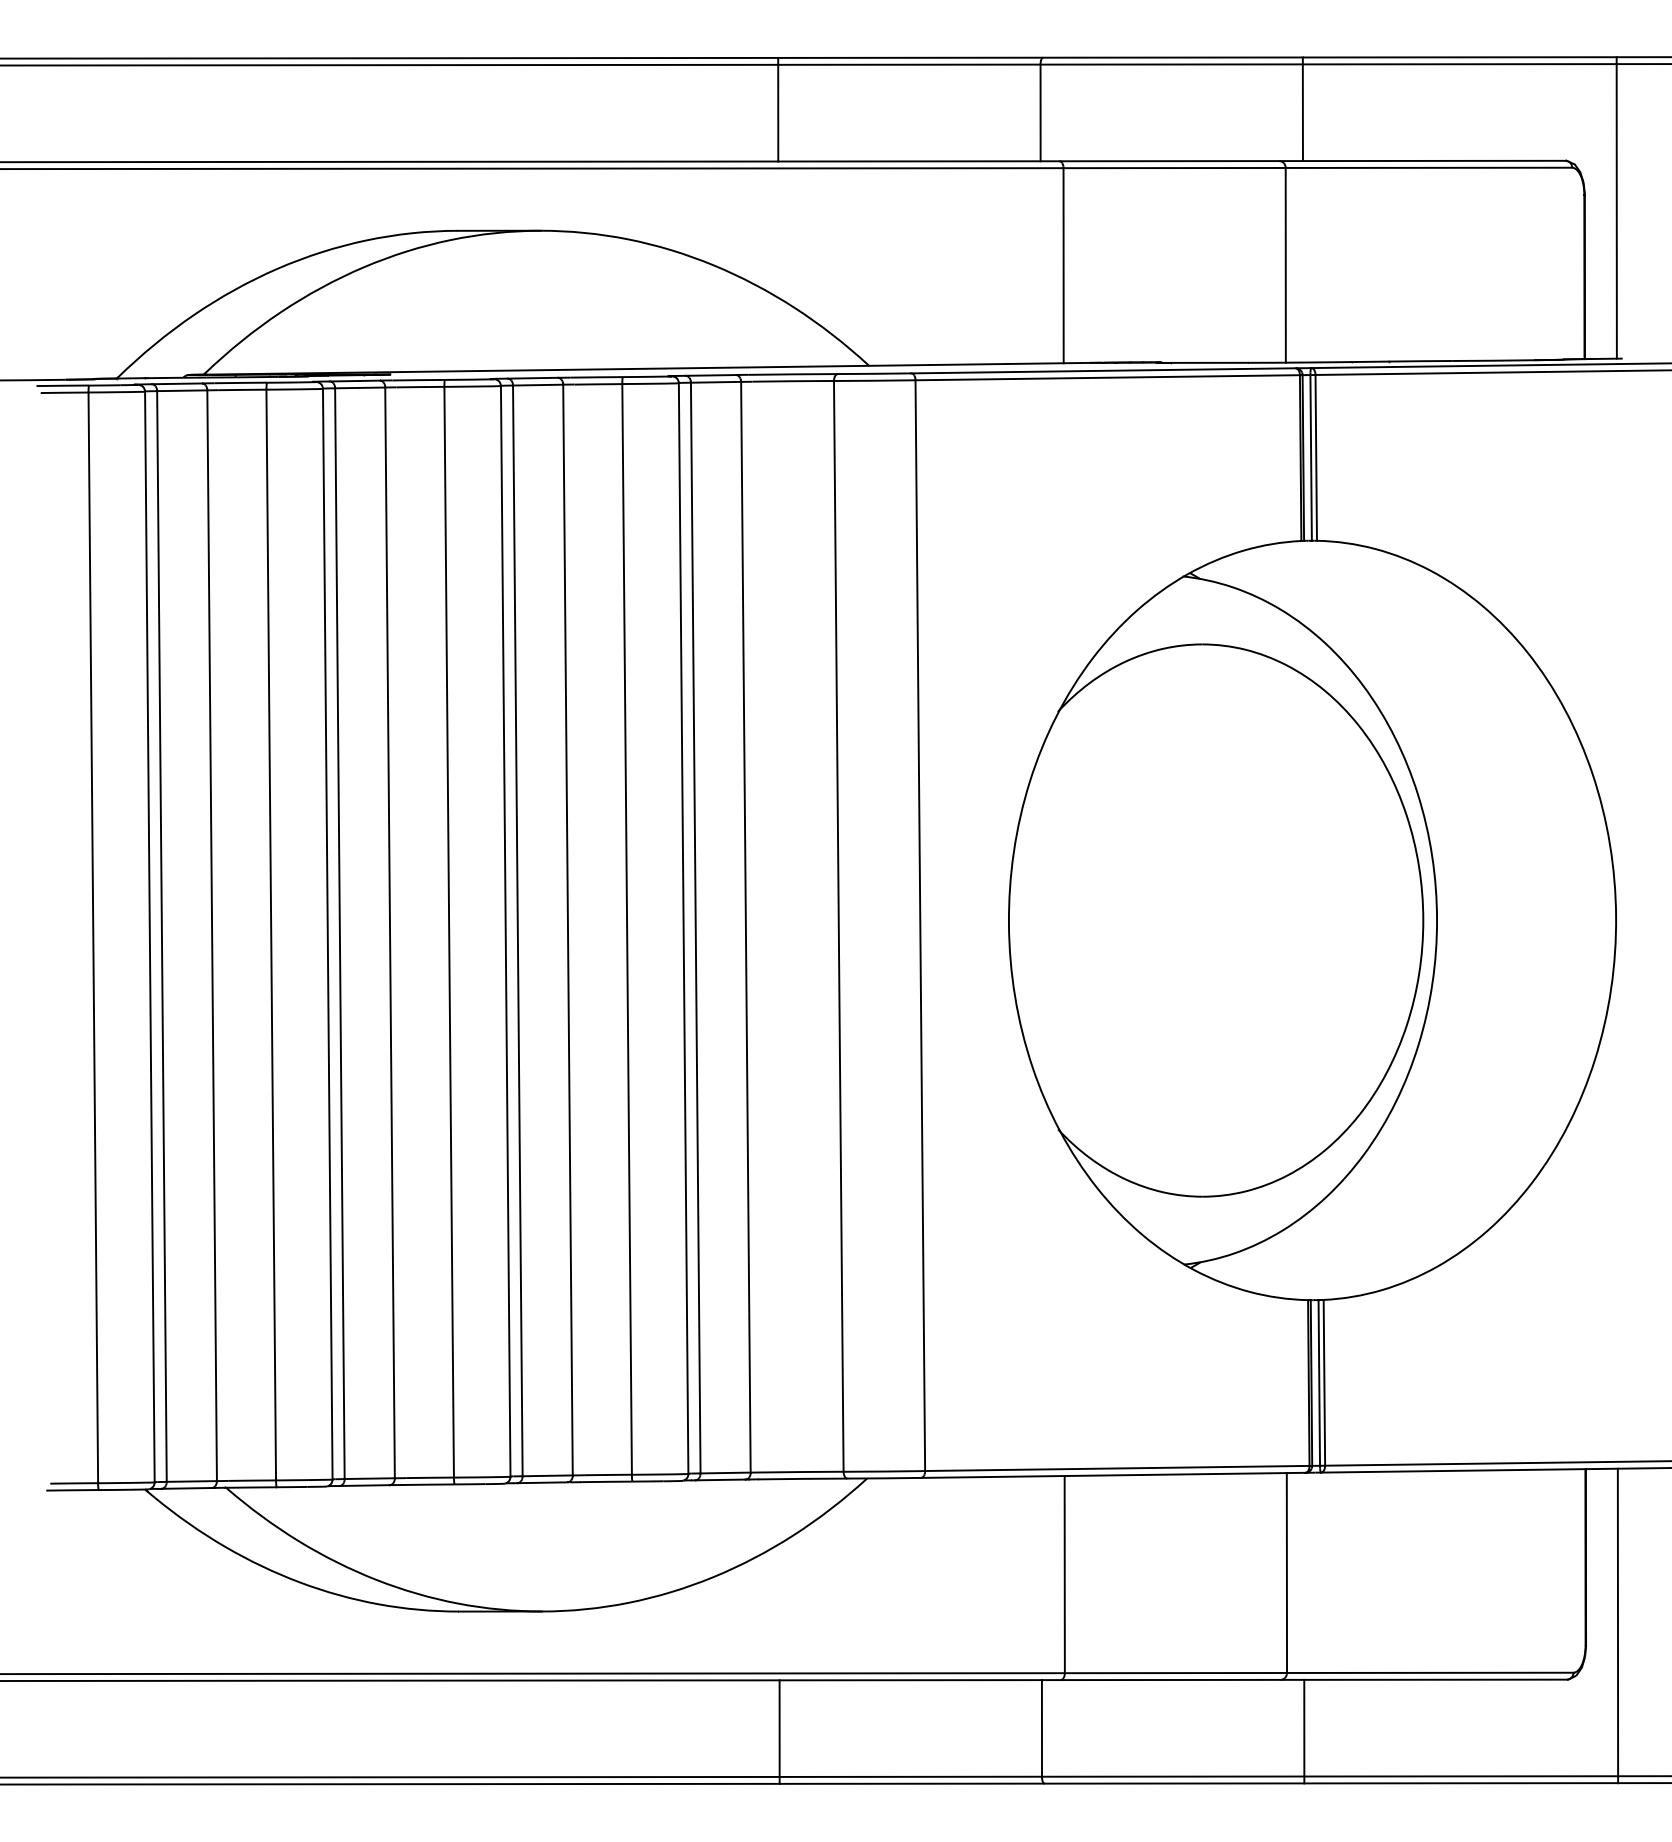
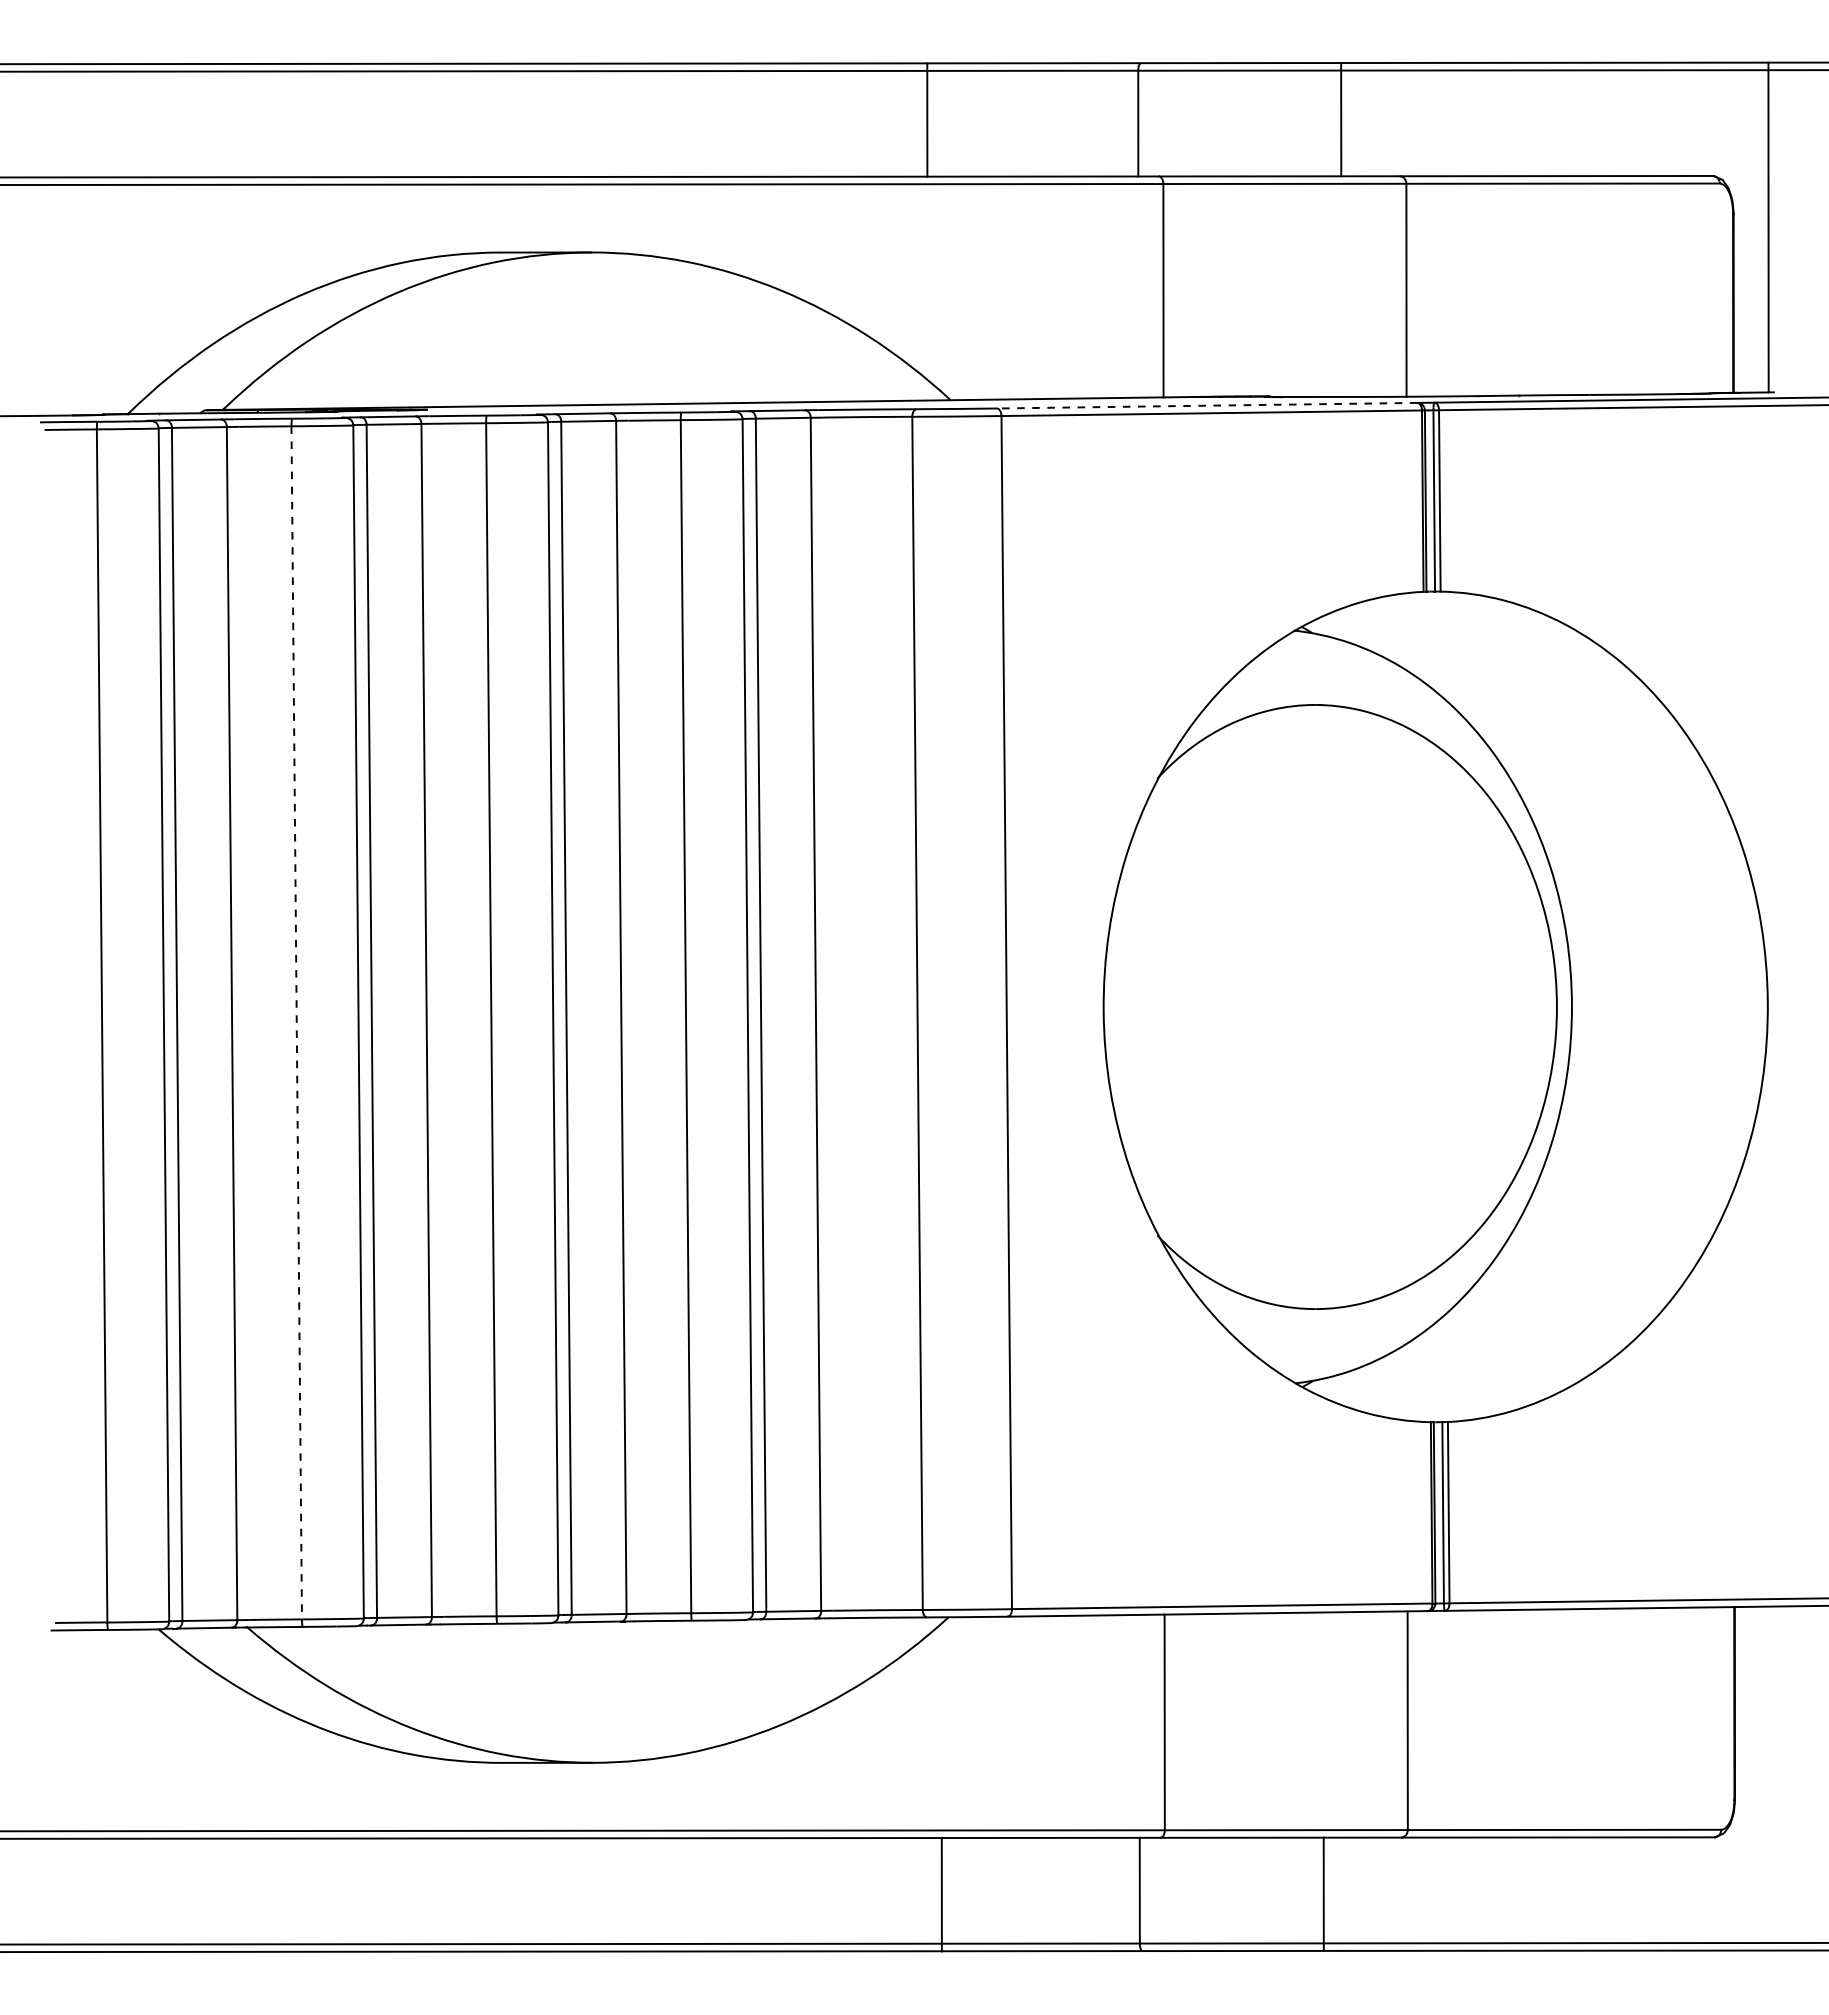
line: (778, 109) -> (927, 119), moved
line: (1303, 109) -> (1341, 119), moved
line: (1102, 370) -> (1206, 405), solid -> dashed
line: (271, 934) -> (296, 1022), solid -> dashed
line: (1617, 1625) -> (1769, 1778), removed
line: (1304, 1730) -> (1323, 1893), moved
line: (779, 1731) -> (941, 1894), moved

